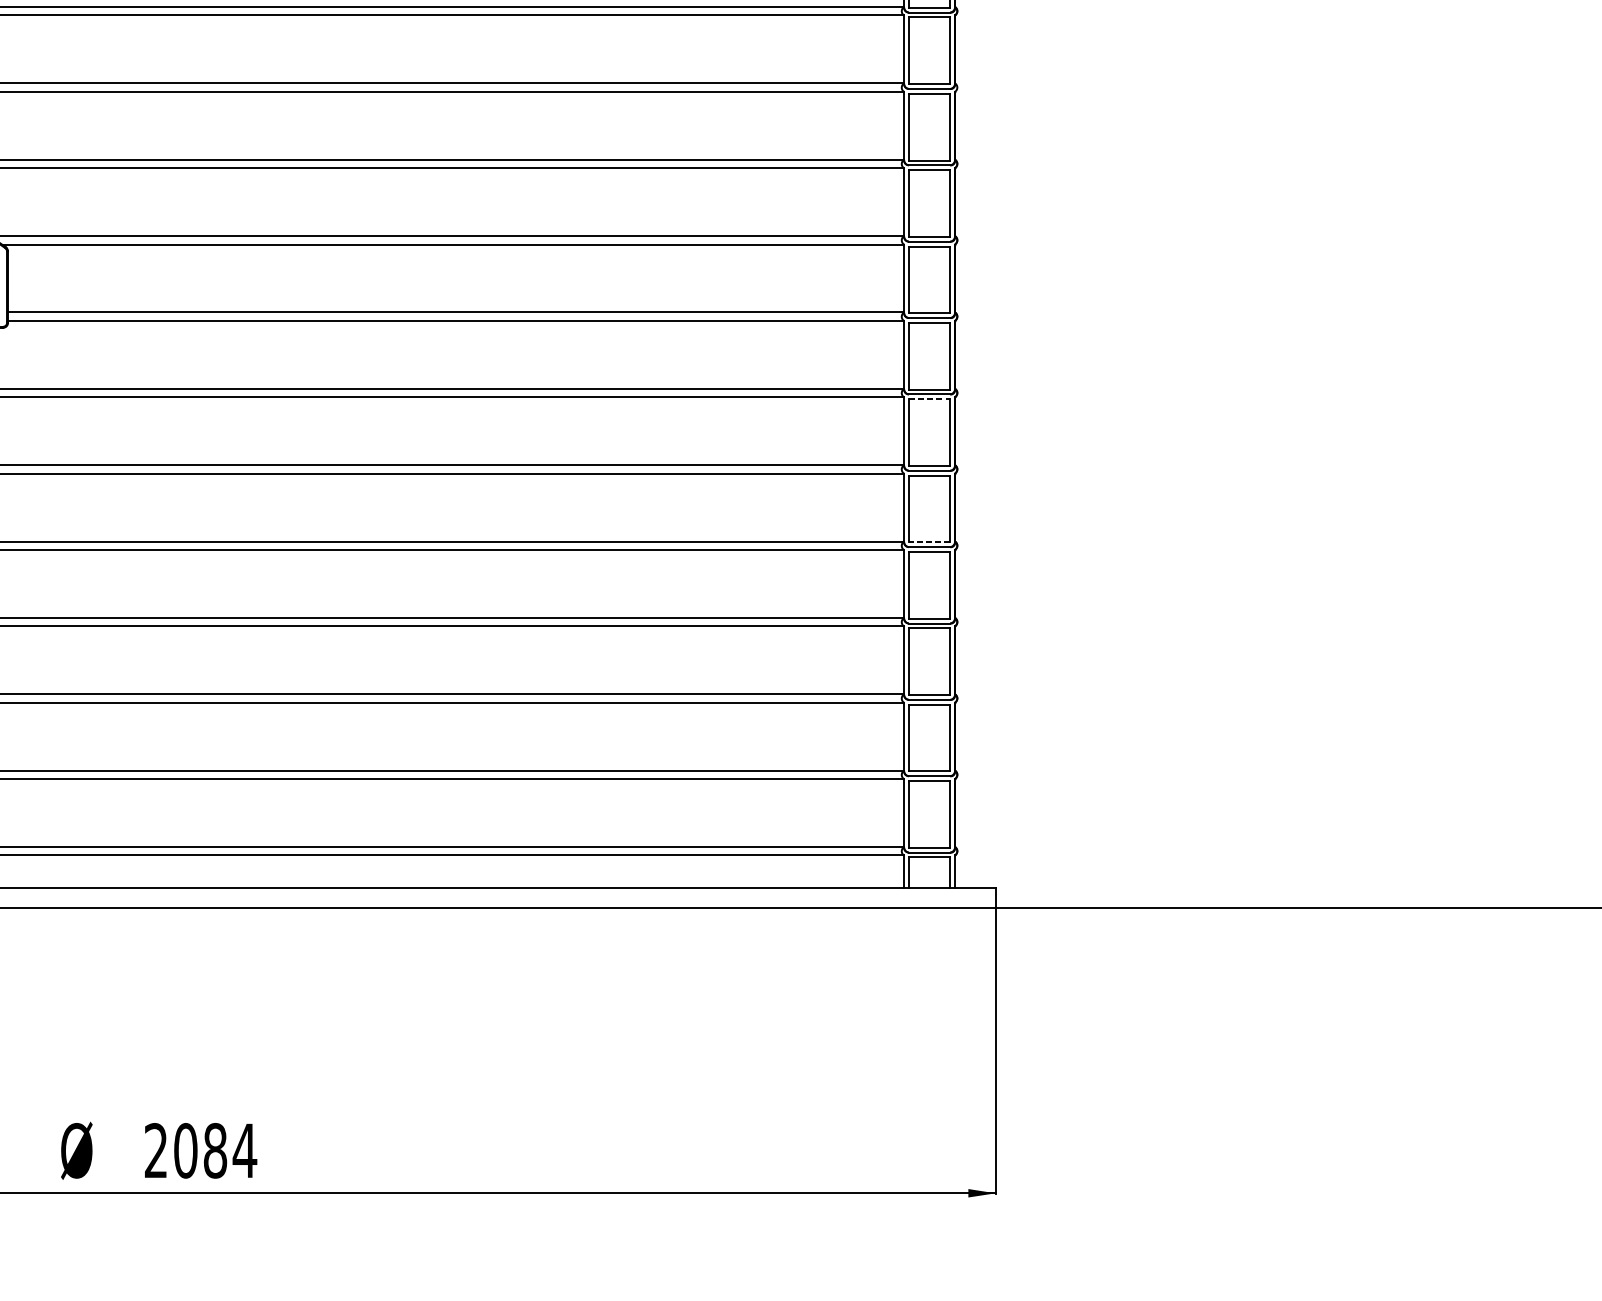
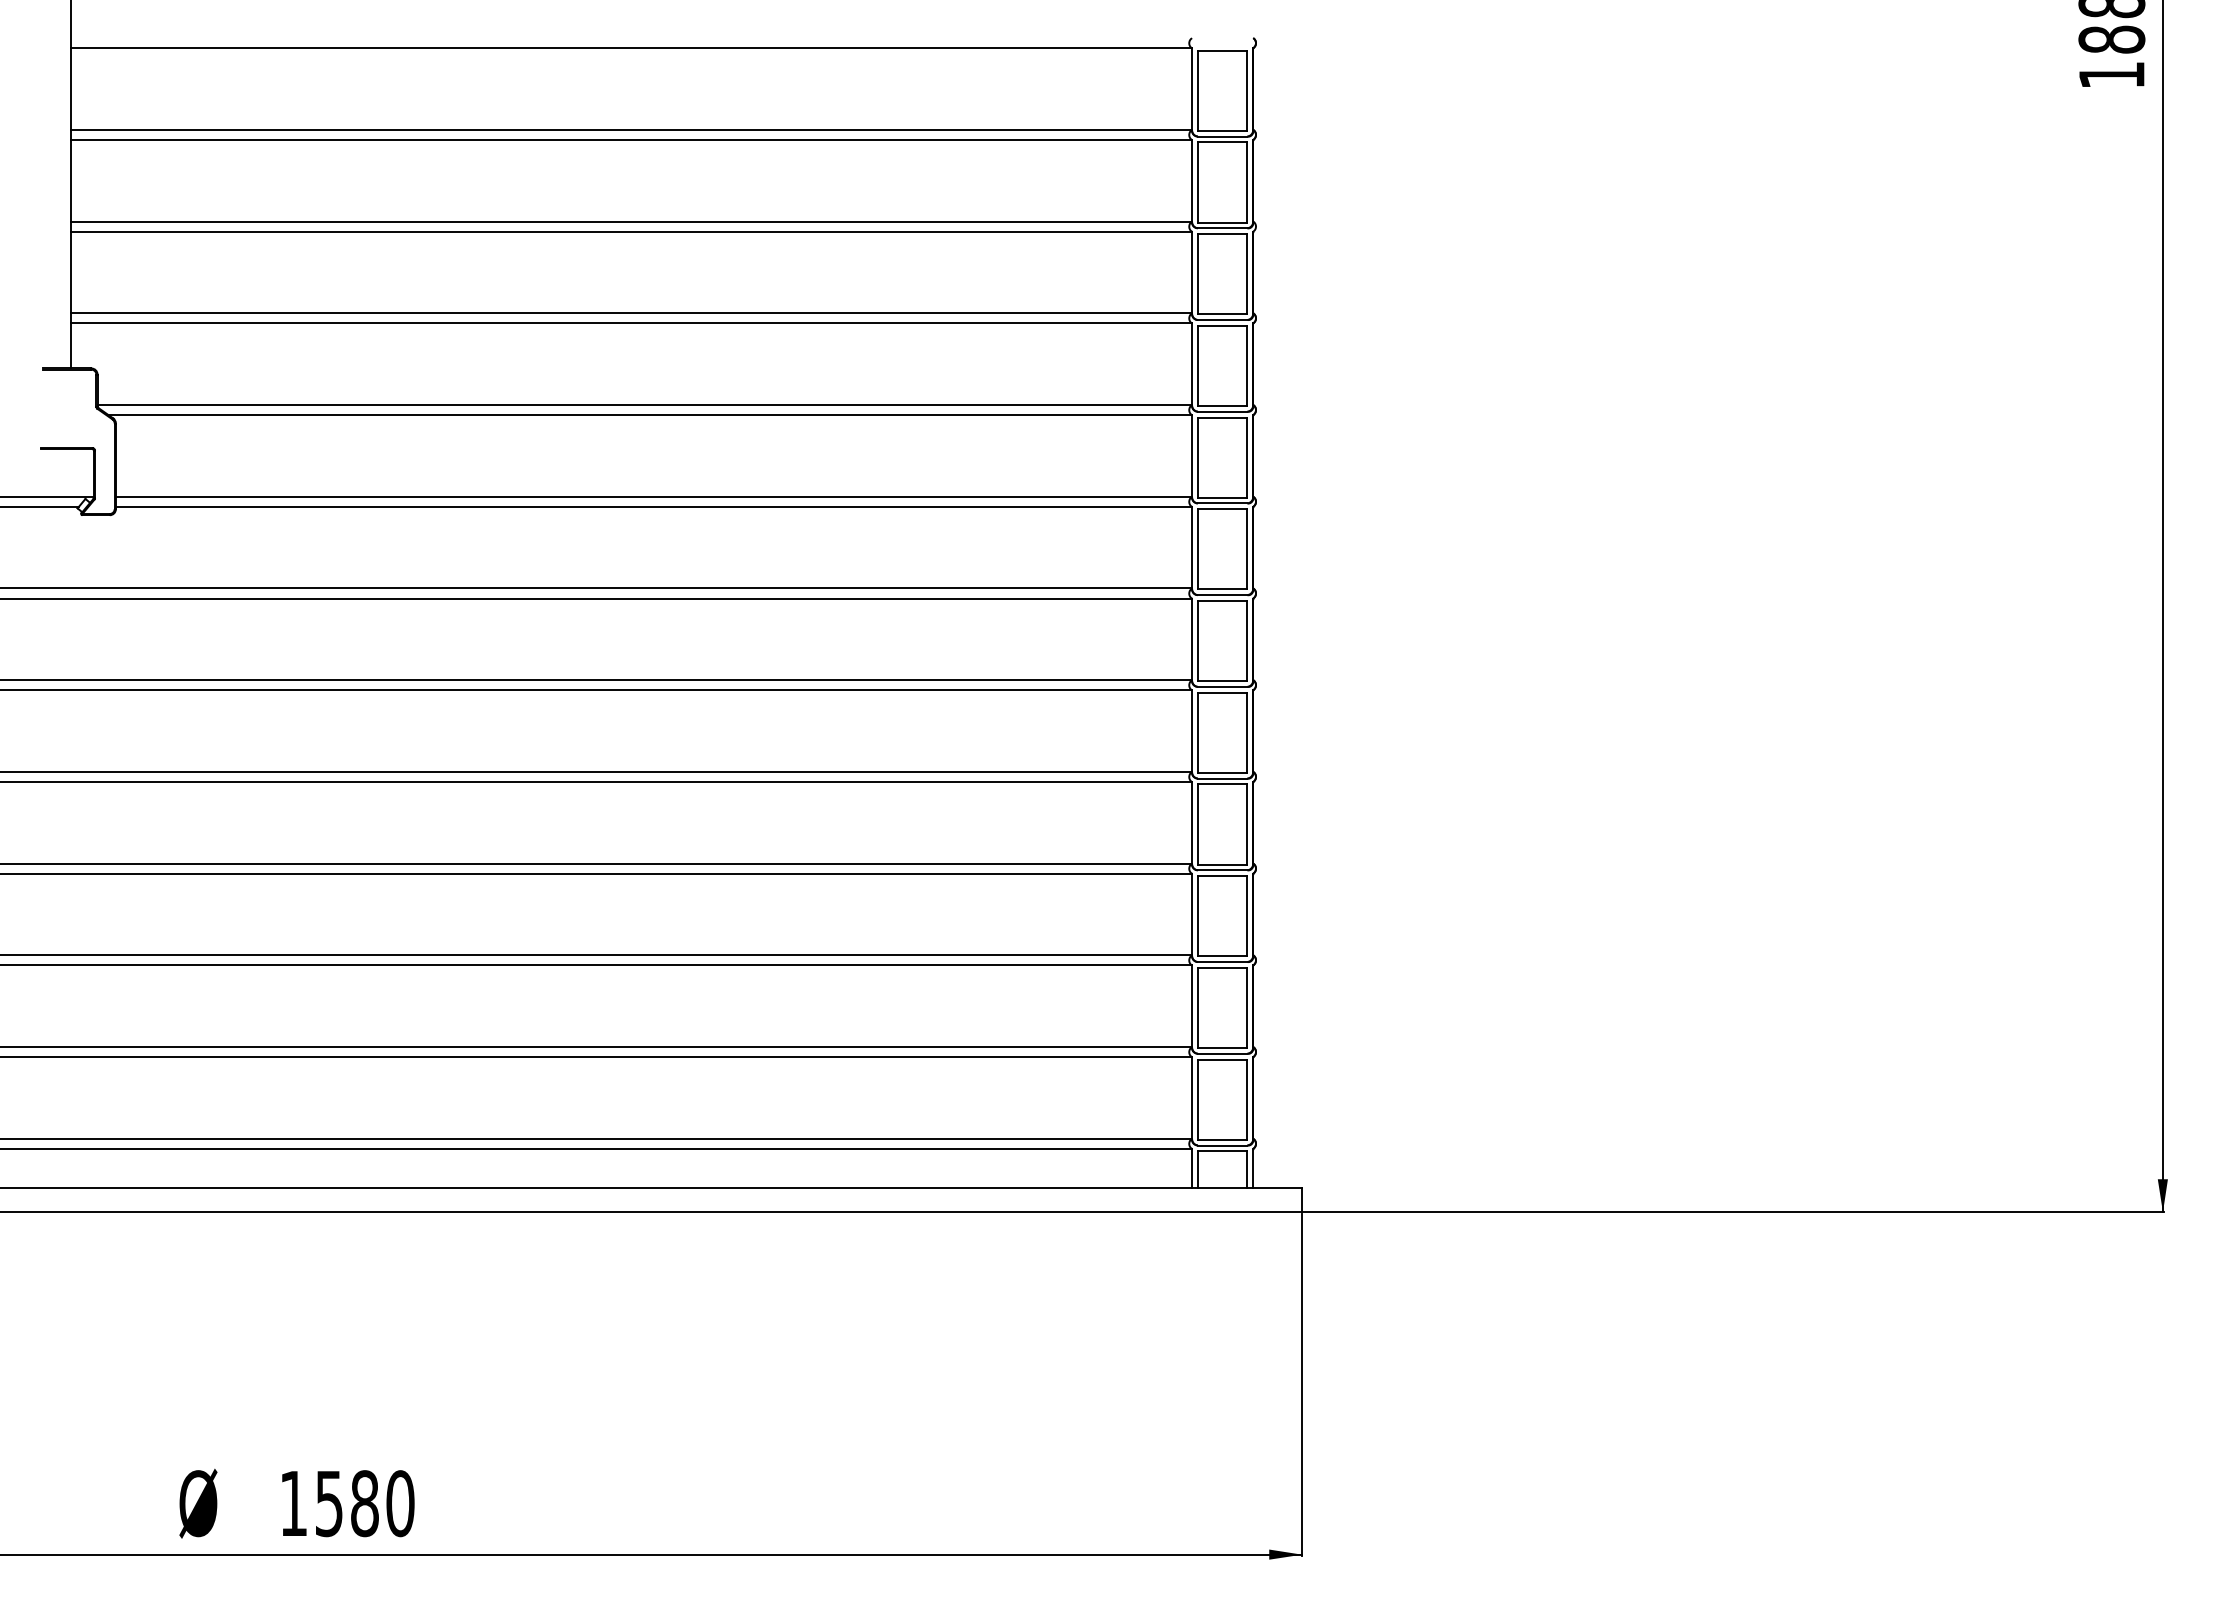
line: (929, 398) -> (1222, 600), dashed -> solid
line: (929, 542) -> (1222, 772), dashed -> solid
text: (200, 1150) -> (347, 1503), 2084 -> 1580

